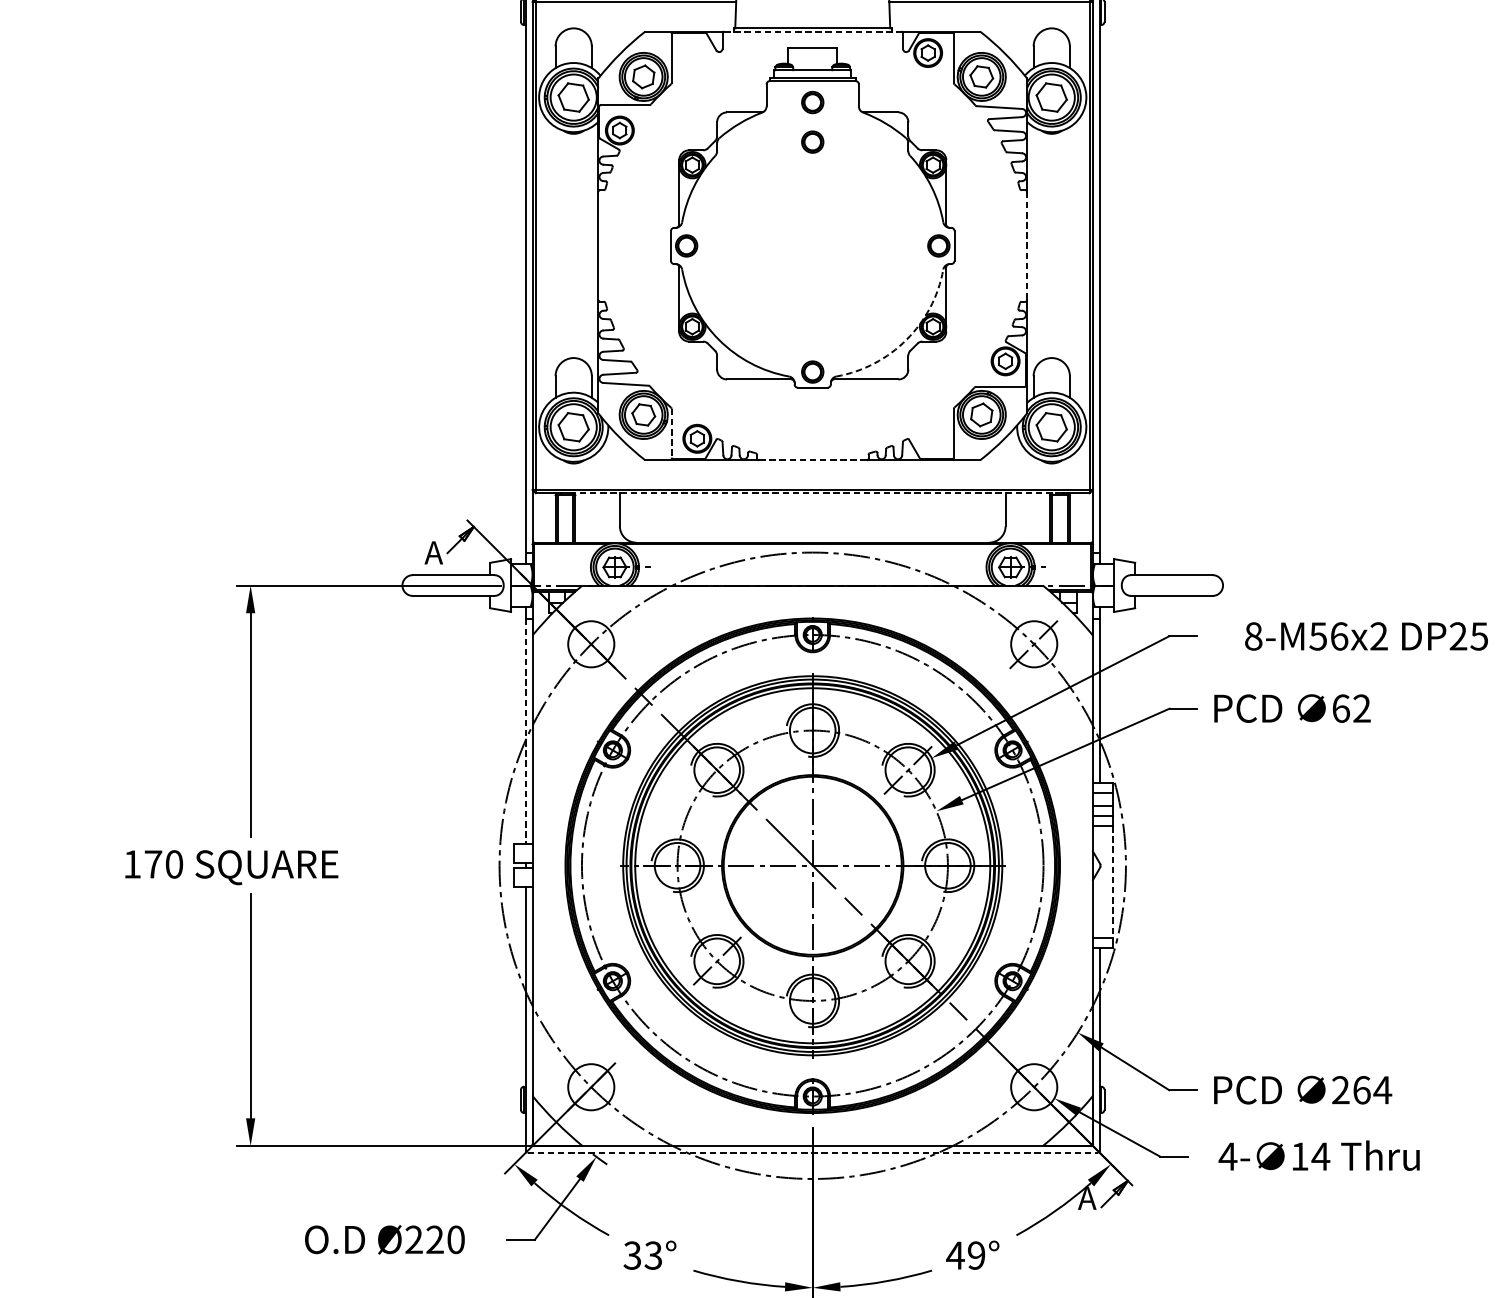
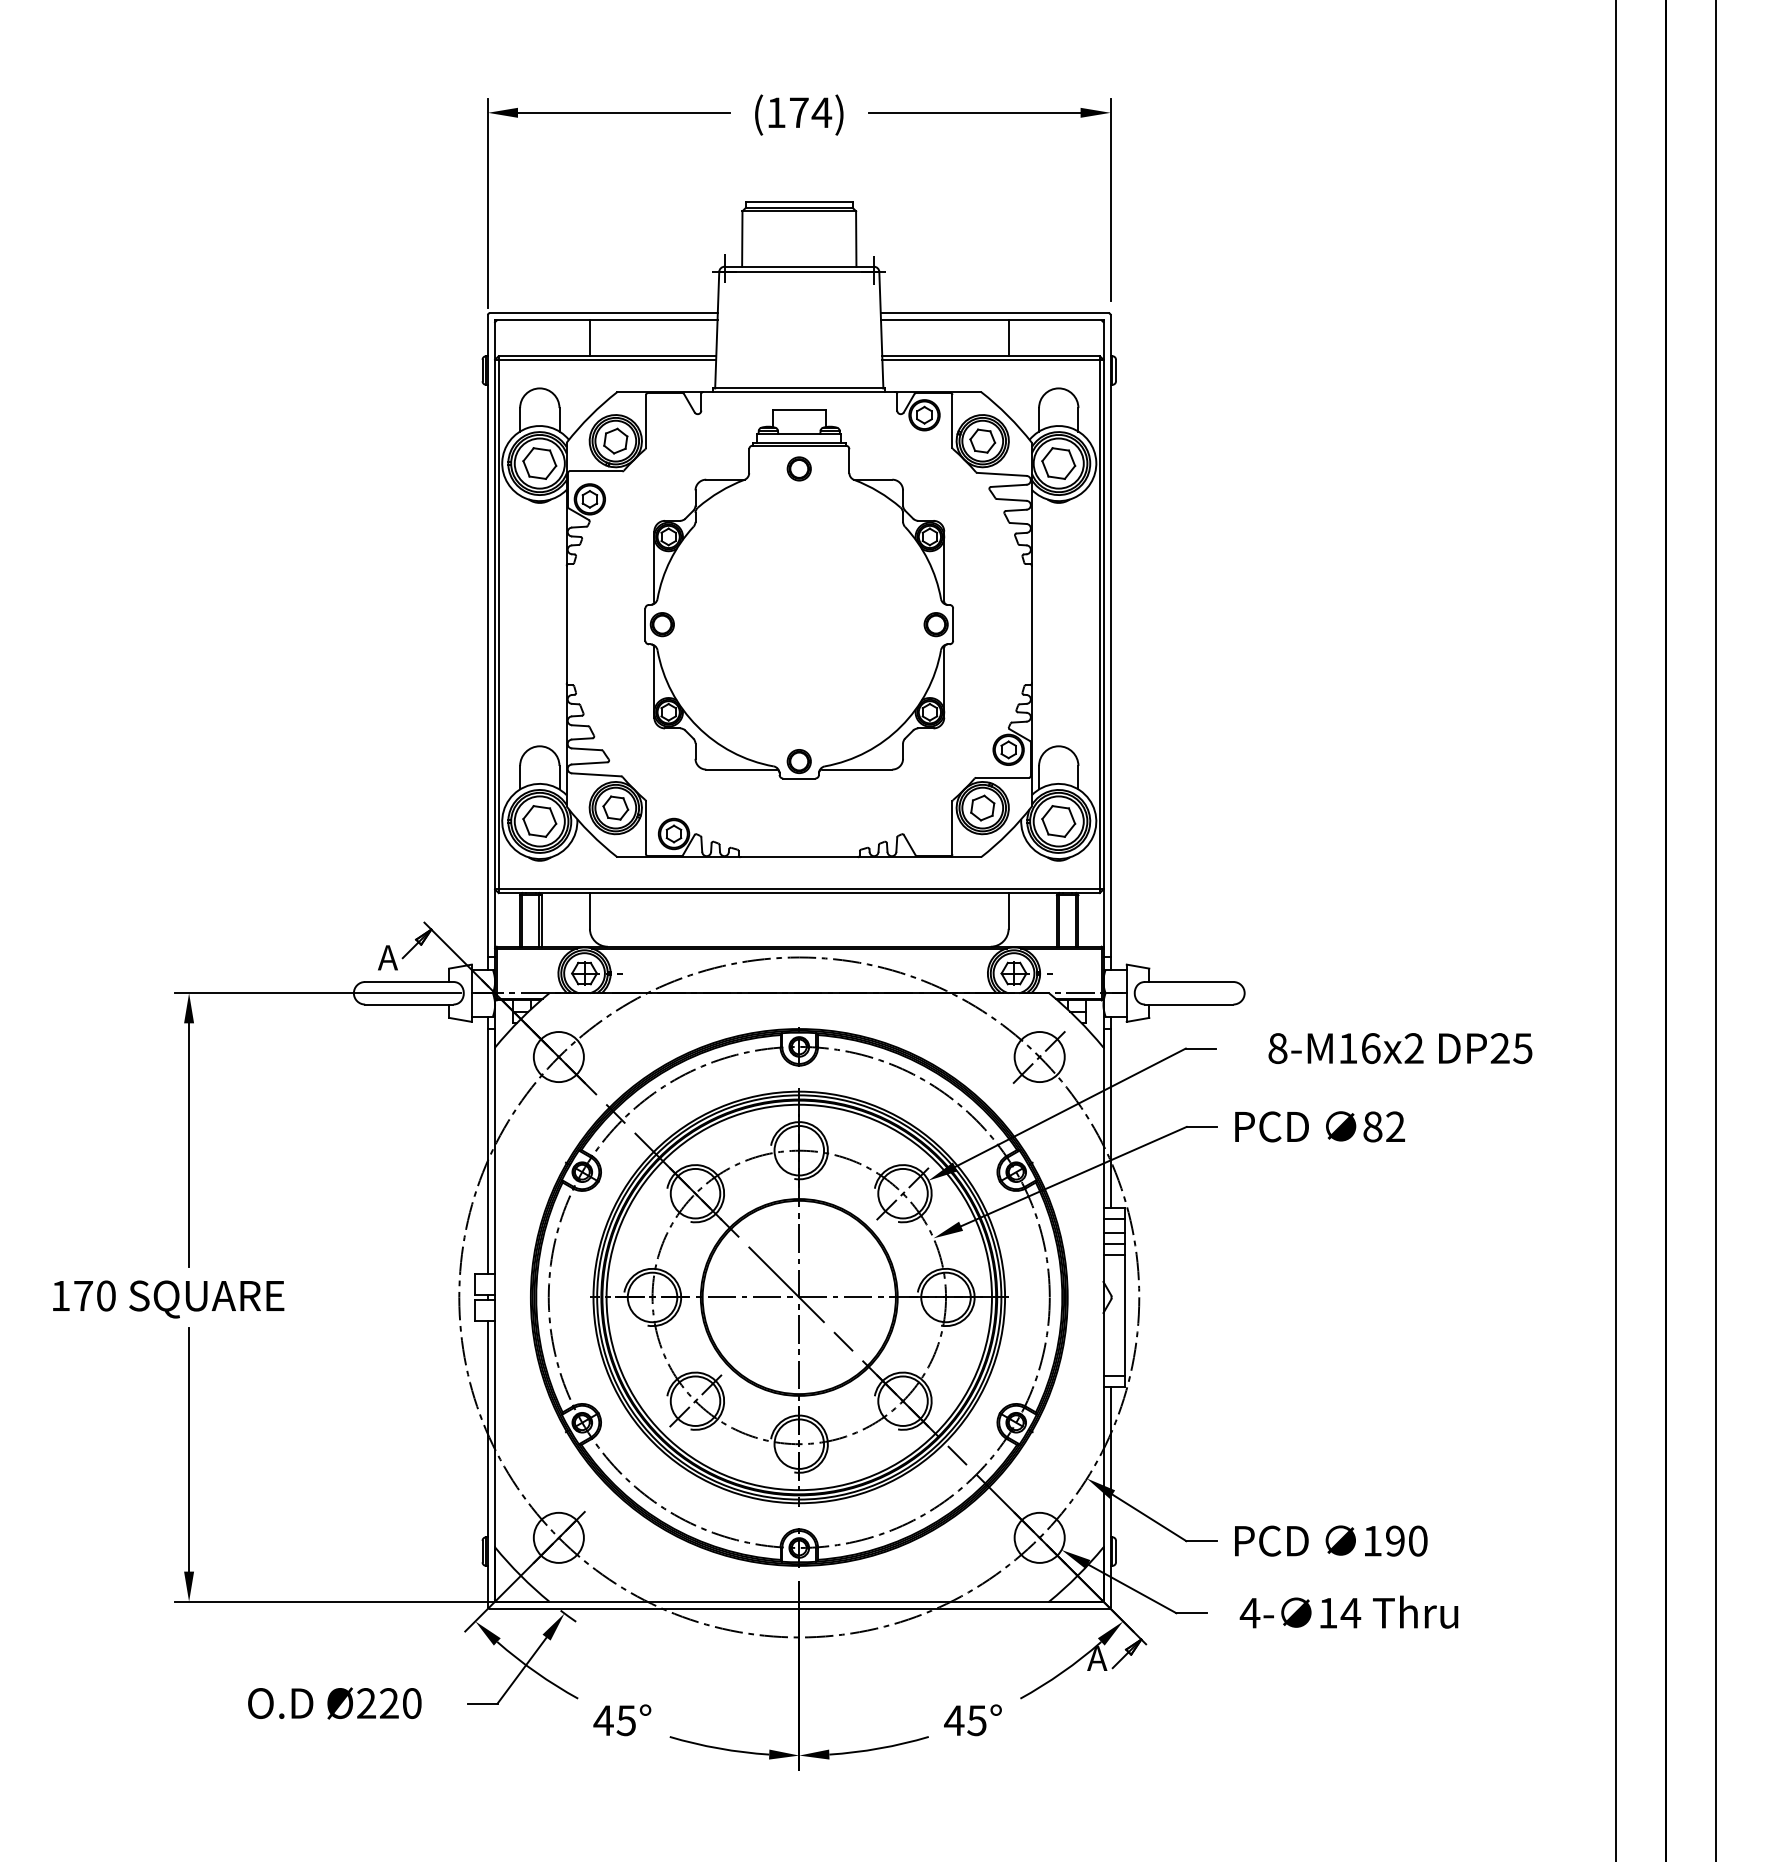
line: (812, 32) -> (799, 392), dashed -> solid
part: (812, 141) -> (798, 511), removed
line: (1026, 245) -> (1031, 624), dashed -> solid
arc: (906, 339) -> (901, 726), dashed -> solid
line: (672, 433) -> (646, 828), dashed -> solid
line: (812, 460) -> (799, 857), dashed -> solid
line: (812, 493) -> (799, 893), dashed -> solid
text: (1317, 636) -> (1347, 1048), 8-M56x2 -> 8-M16x2
text: (1340, 708) -> (1372, 1126), 62 -> 82
line: (525, 731) -> (487, 1151), dashed -> solid
line: (1112, 882) -> (1124, 1315), dashed -> solid
text: (1361, 1089) -> (1395, 1540), 264 -> 190
line: (812, 1152) -> (799, 1608), dashed -> solid
text: (642, 1255) -> (614, 1720), 33° -> 45°
text: (976, 1255) -> (976, 1720), 49° -> 45°

